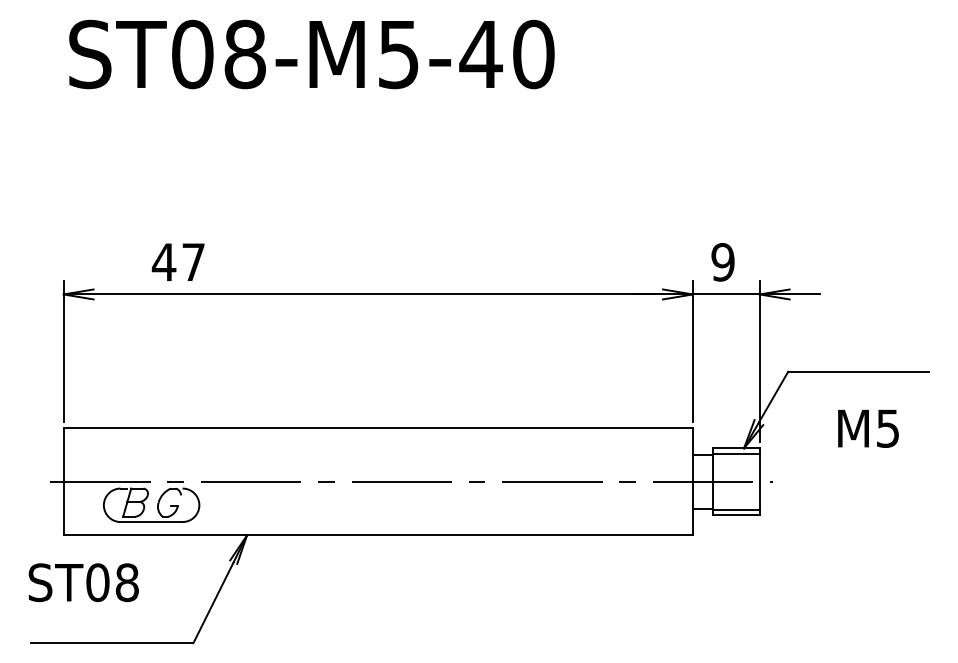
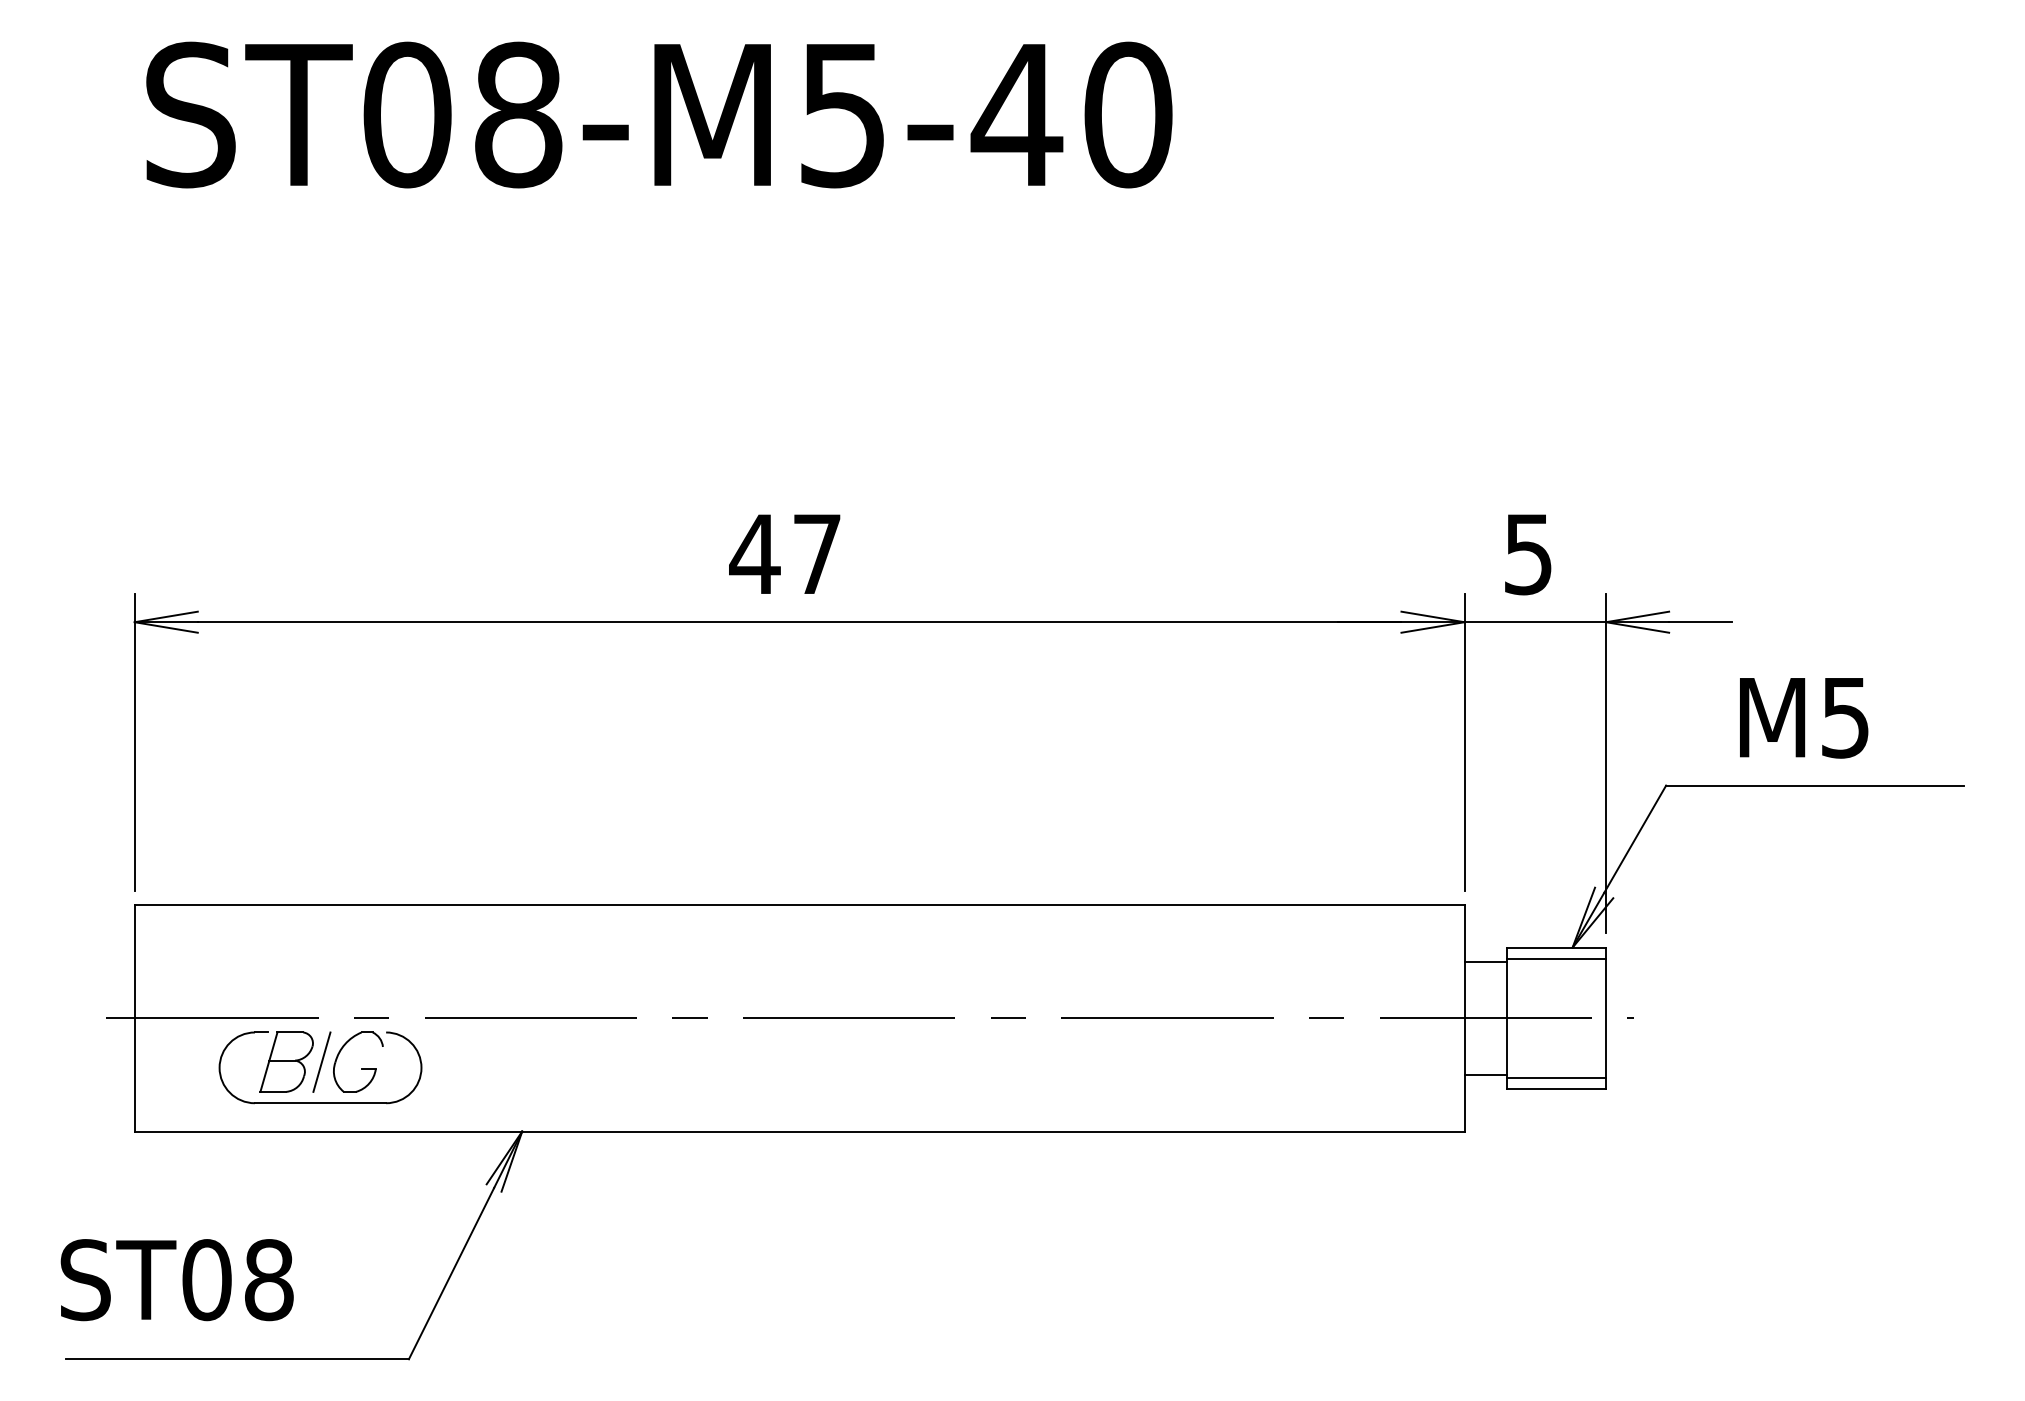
text: (177, 261) -> (783, 552), moved
text: (722, 262) -> (1527, 554), 9 -> 5
text: (868, 428) -> (1804, 717), moved
line: (152, 502) -> (322, 1061), added
text: (83, 582) -> (176, 1279), moved

